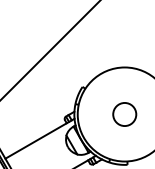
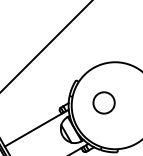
circle: (124, 114) -> (103, 102), moved

